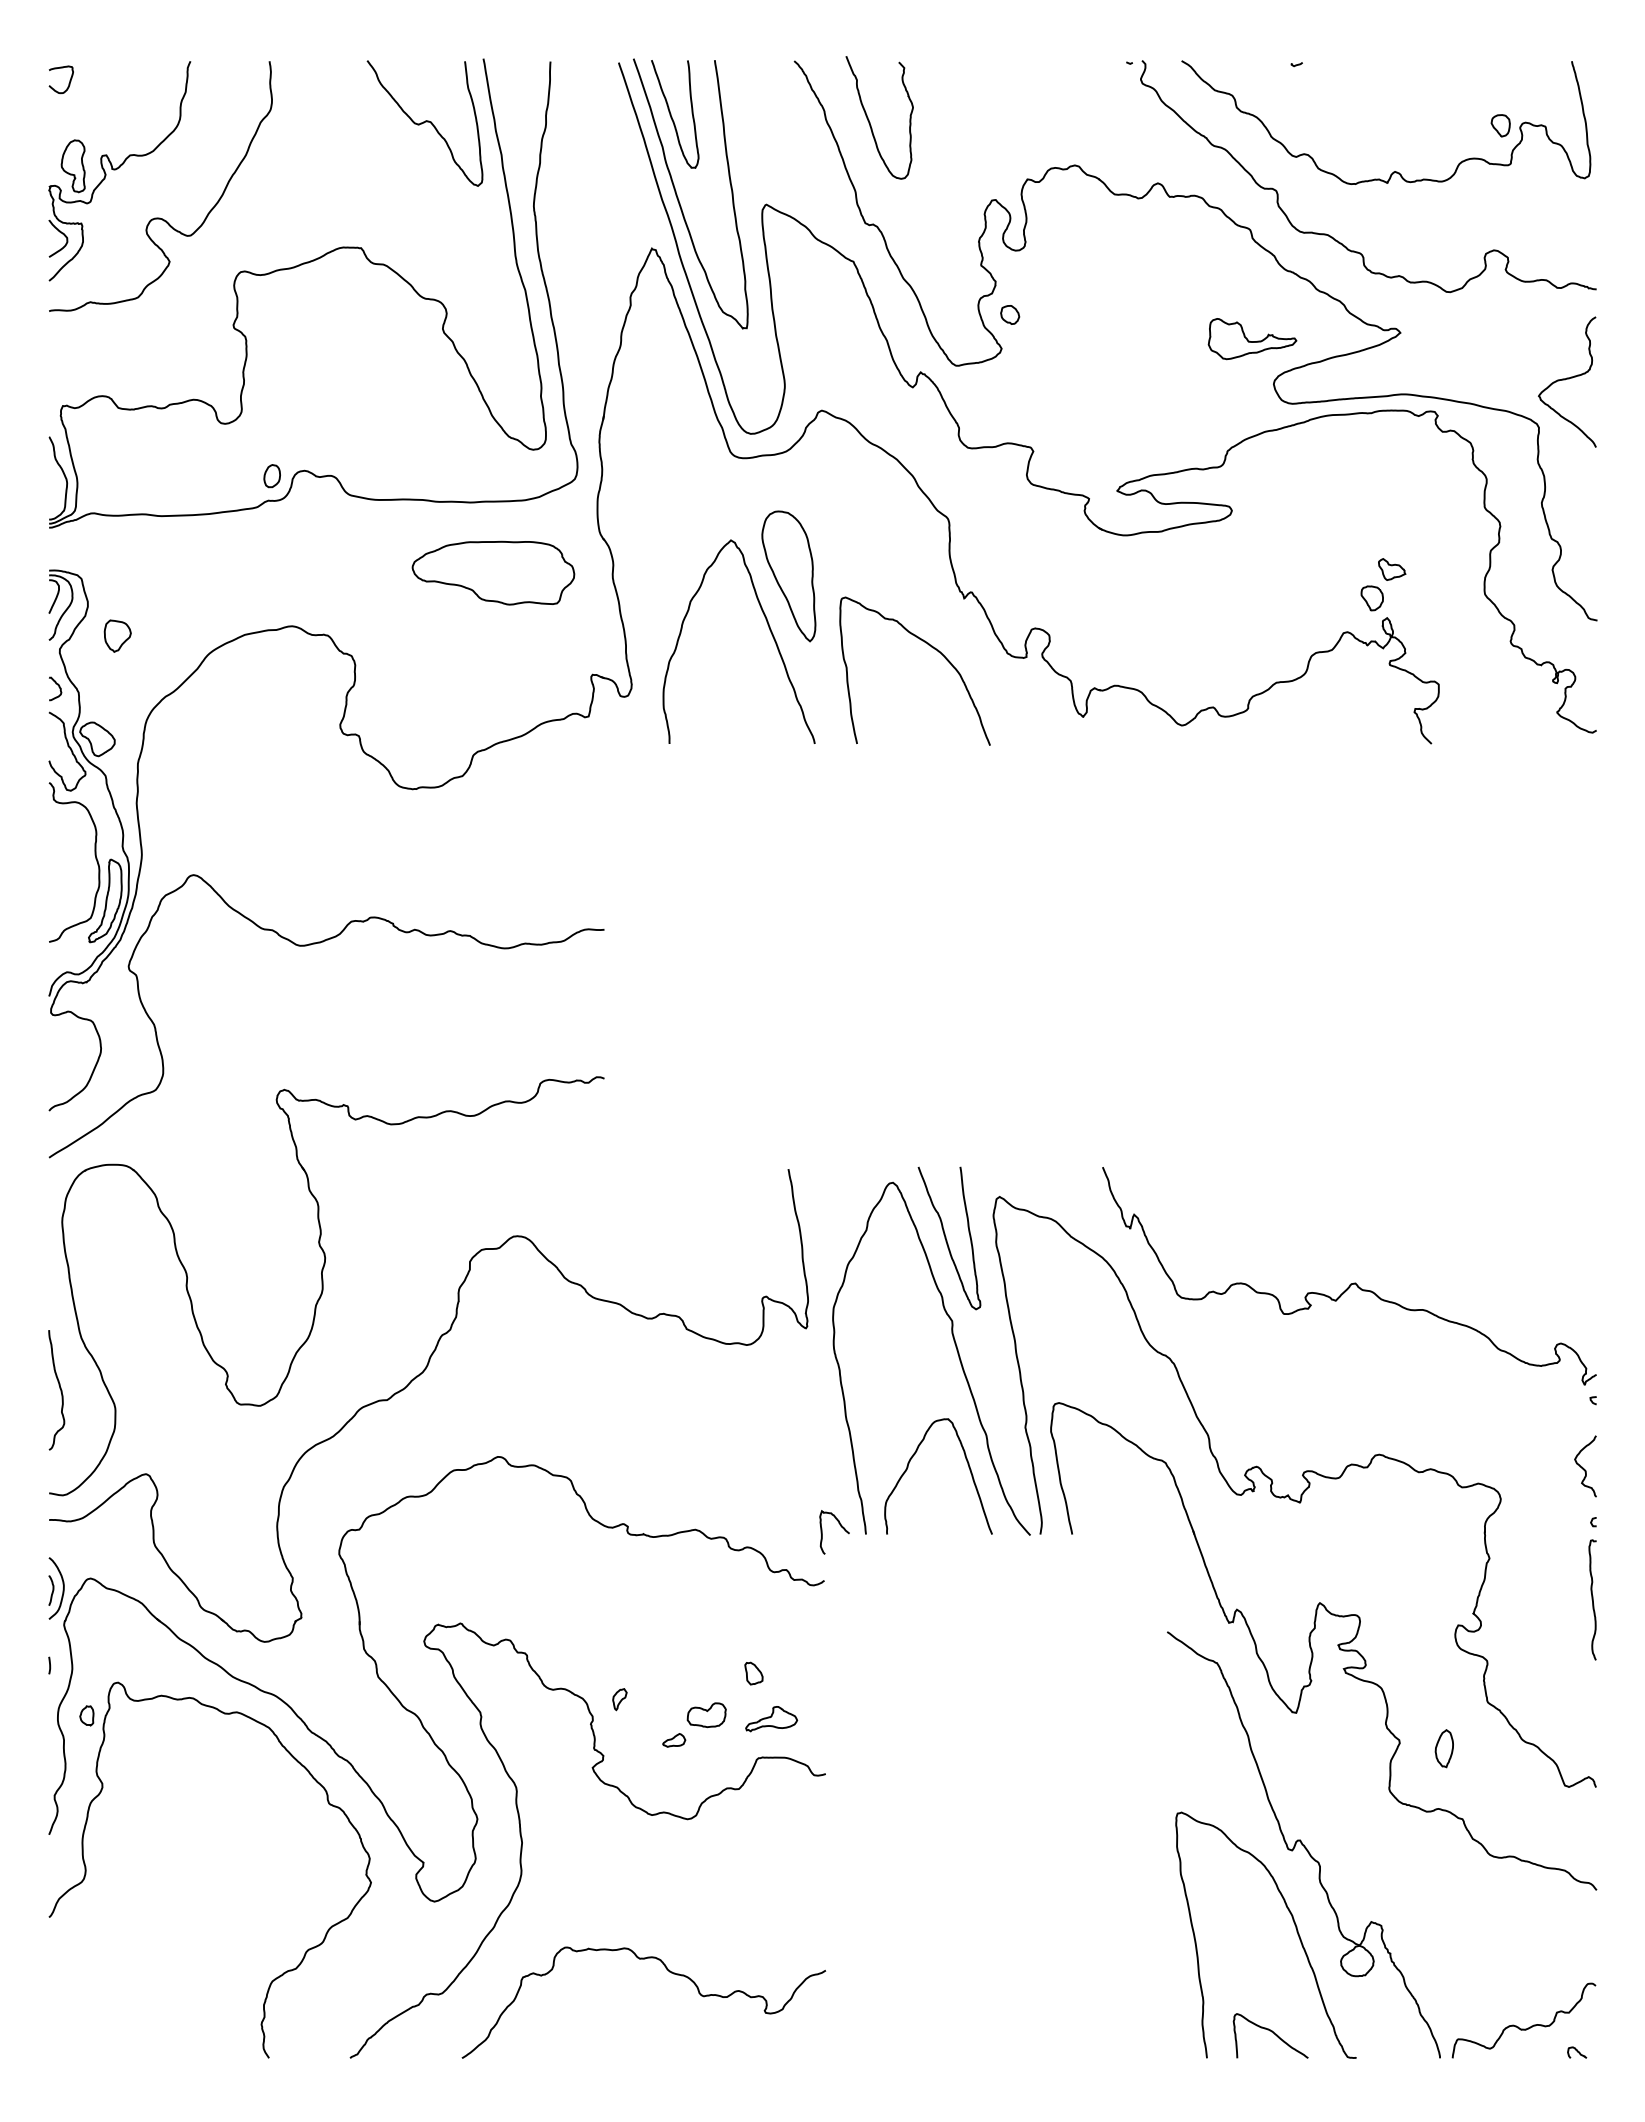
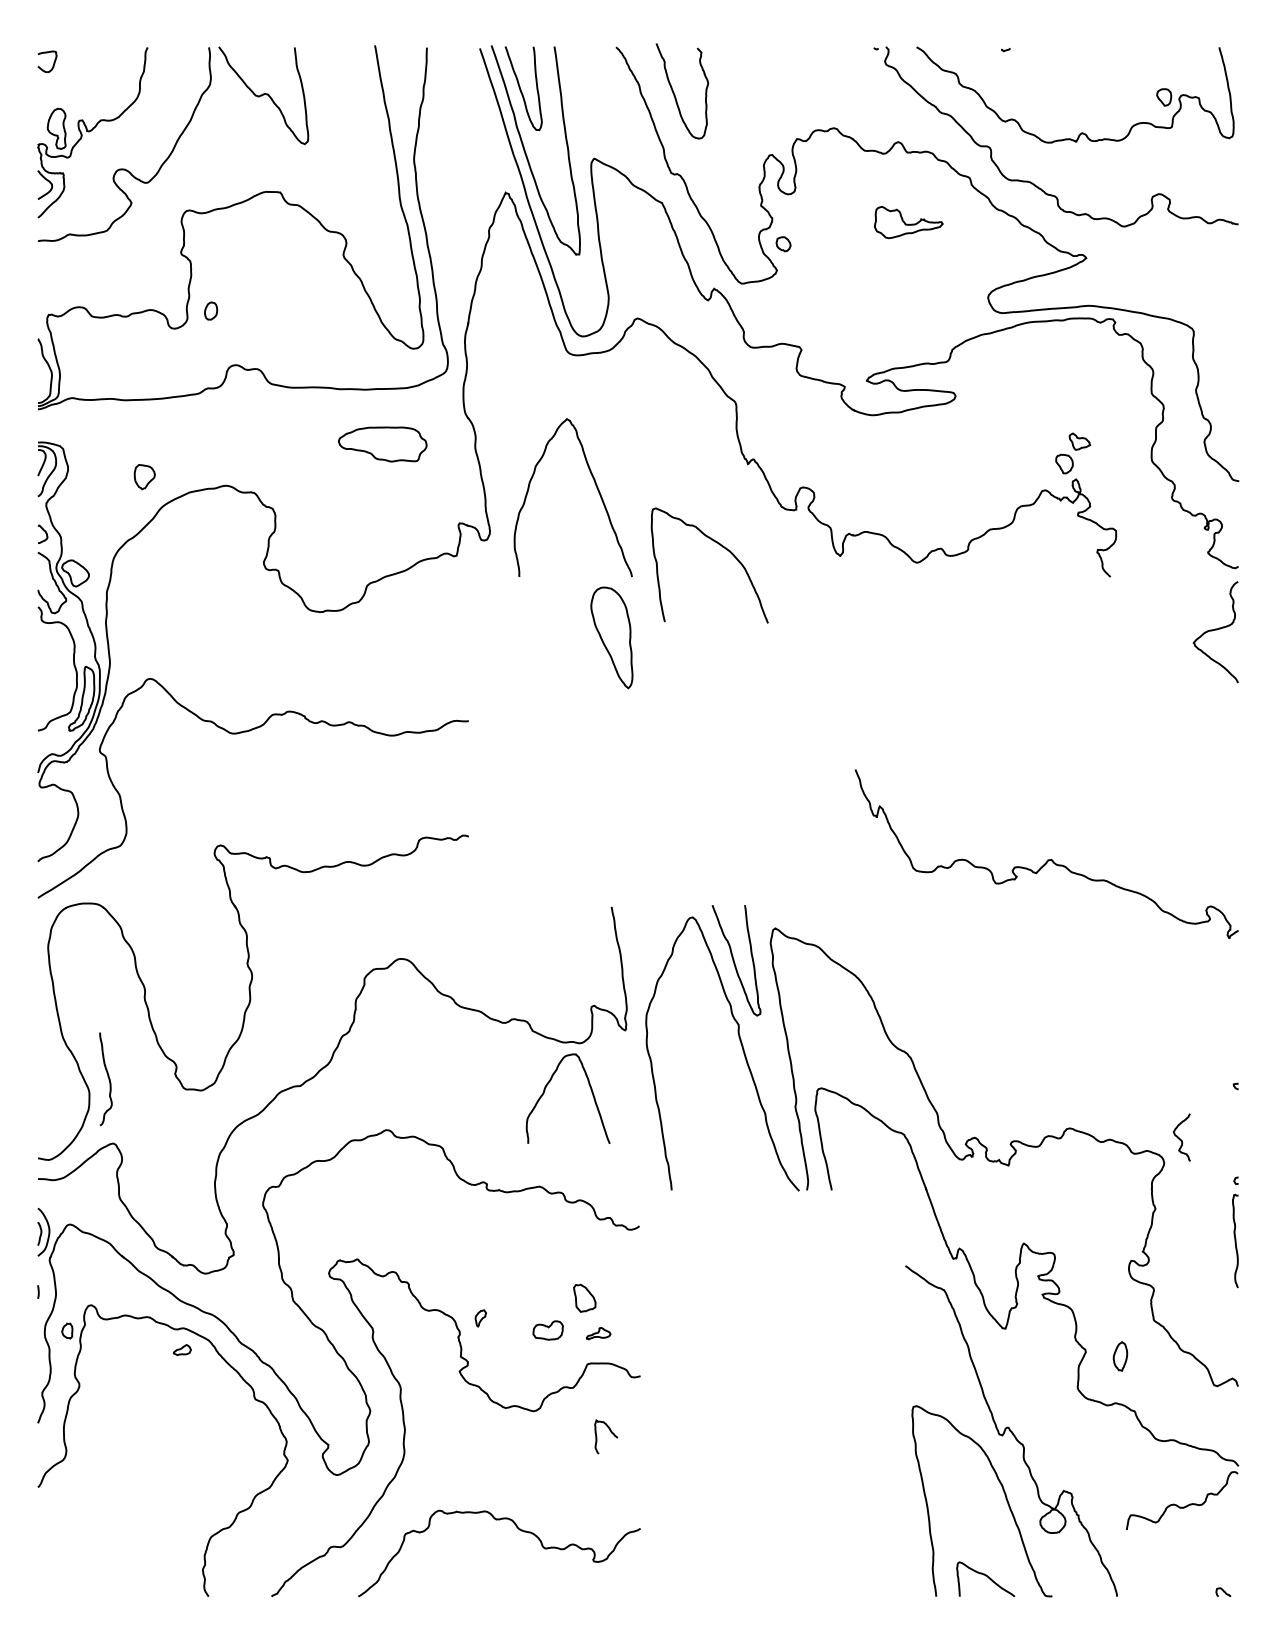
curve: (424, 123) -> (263, 95), moved
part: (1252, 339) -> (908, 222), moved
curve: (1567, 379) -> (1215, 630), moved
part: (271, 476) -> (210, 311), moved
part: (493, 572) -> (382, 444), size x0.7
part: (788, 576) -> (611, 637), moved
part: (117, 635) -> (144, 476), moved
curve: (932, 648) -> (723, 547), moved
curve: (1350, 1283) -> (1047, 859), moved
curve: (59, 1388) -> (108, 1077), moved
curve: (908, 1467) -> (544, 1091), moved
curve: (1583, 1467) -> (1180, 1138), moved
part: (840, 1526) -> (610, 1432), moved
part: (753, 1673) -> (584, 1298), size x1.6
part: (771, 1719) -> (598, 1333), size x0.6
part: (674, 1740) -> (182, 1350), moved
curve: (1518, 2026) -> (1177, 1505), moved

